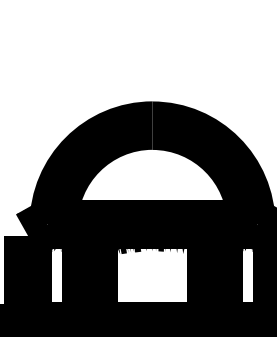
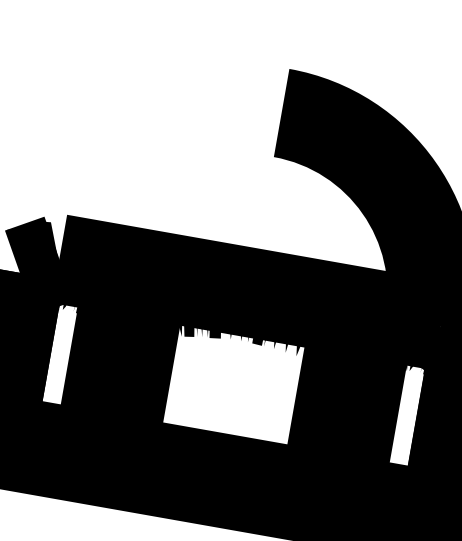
fill: (90, 162) -> (157, 160), removed

